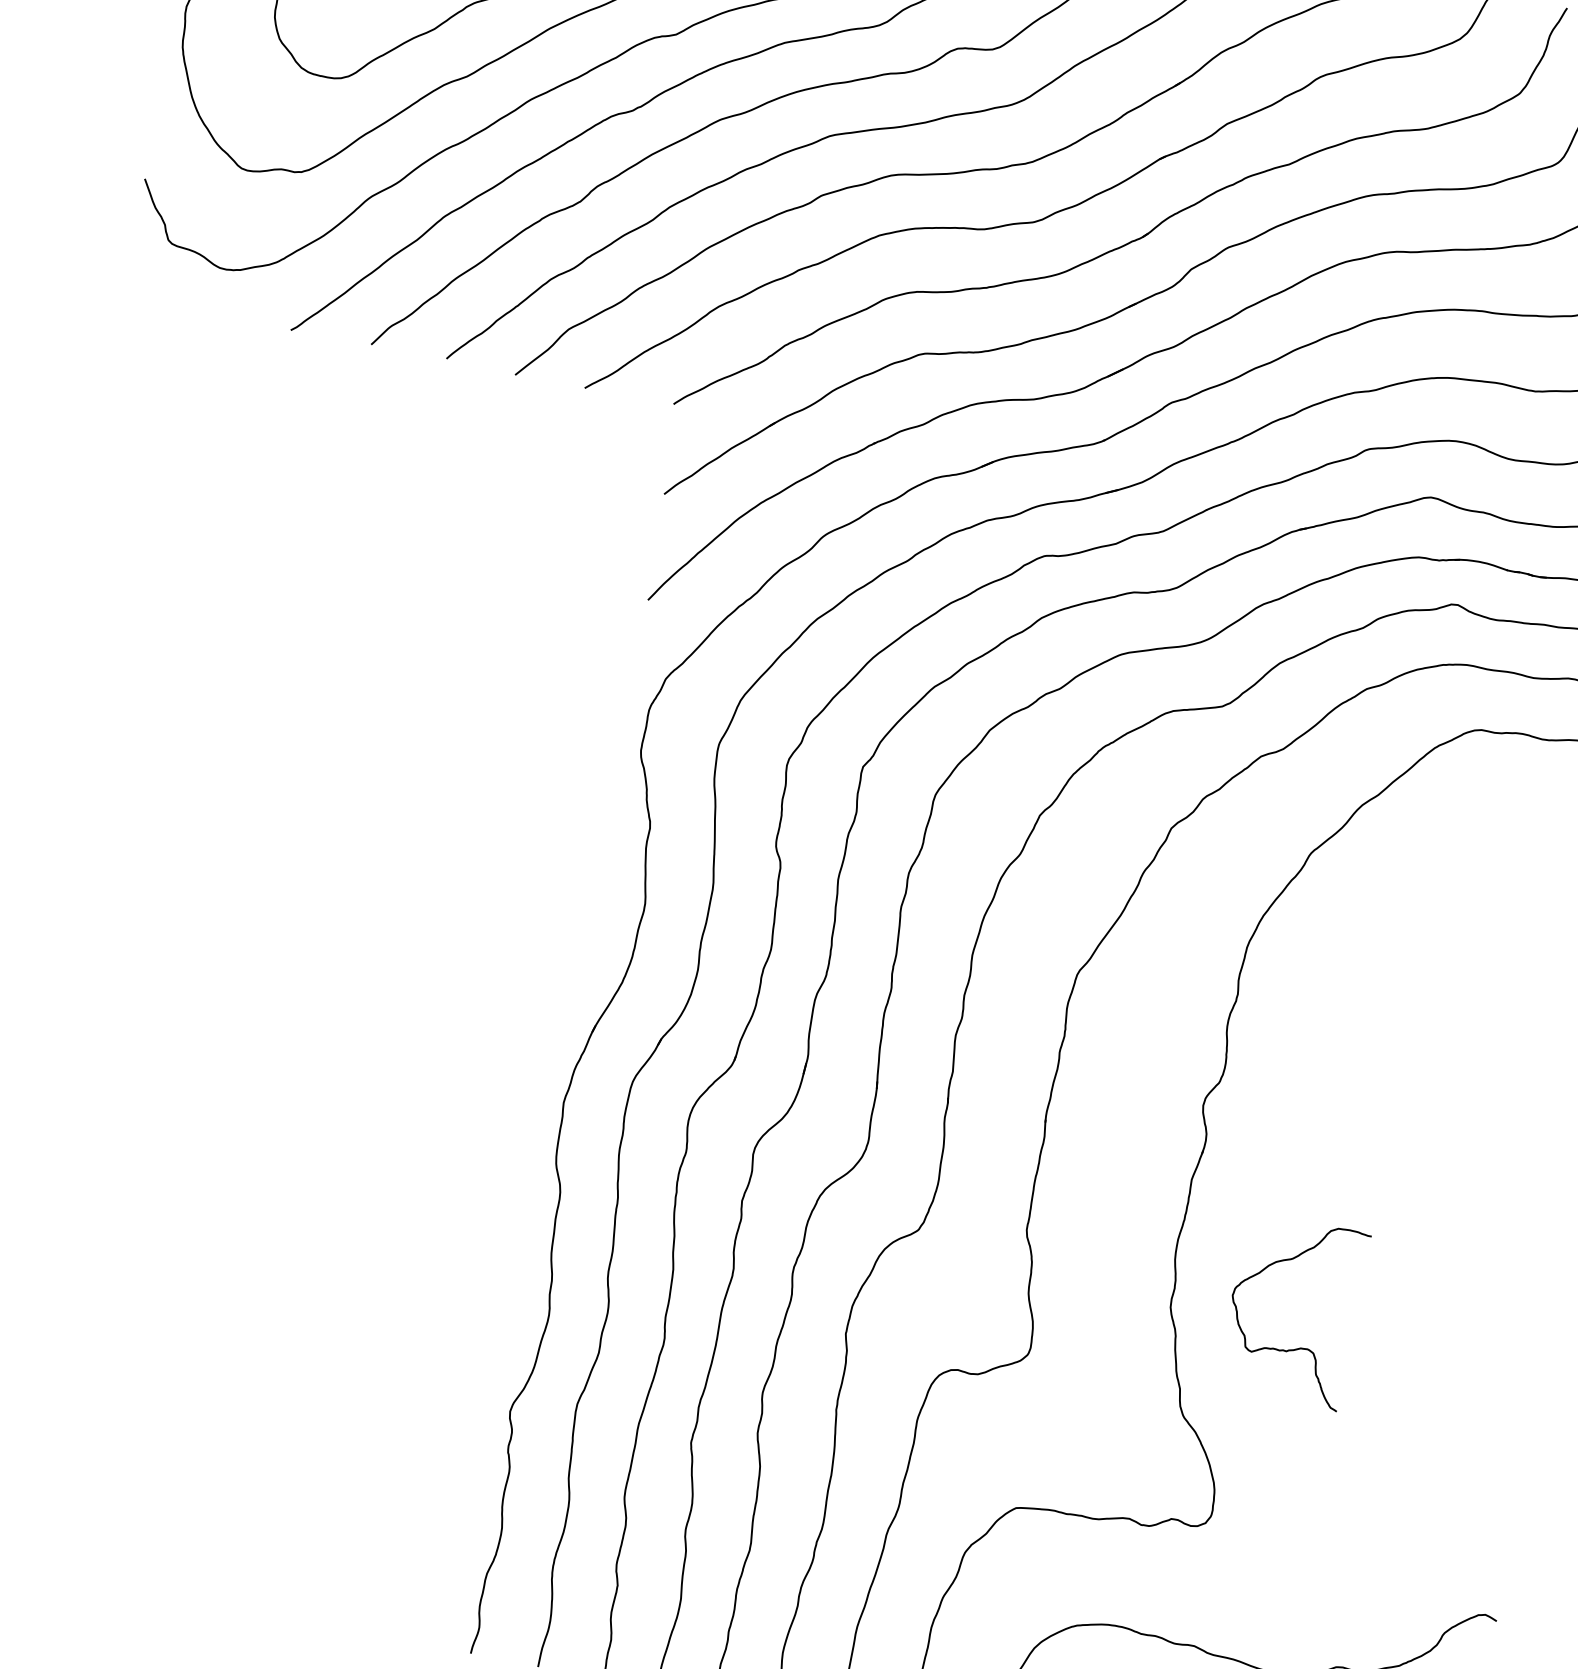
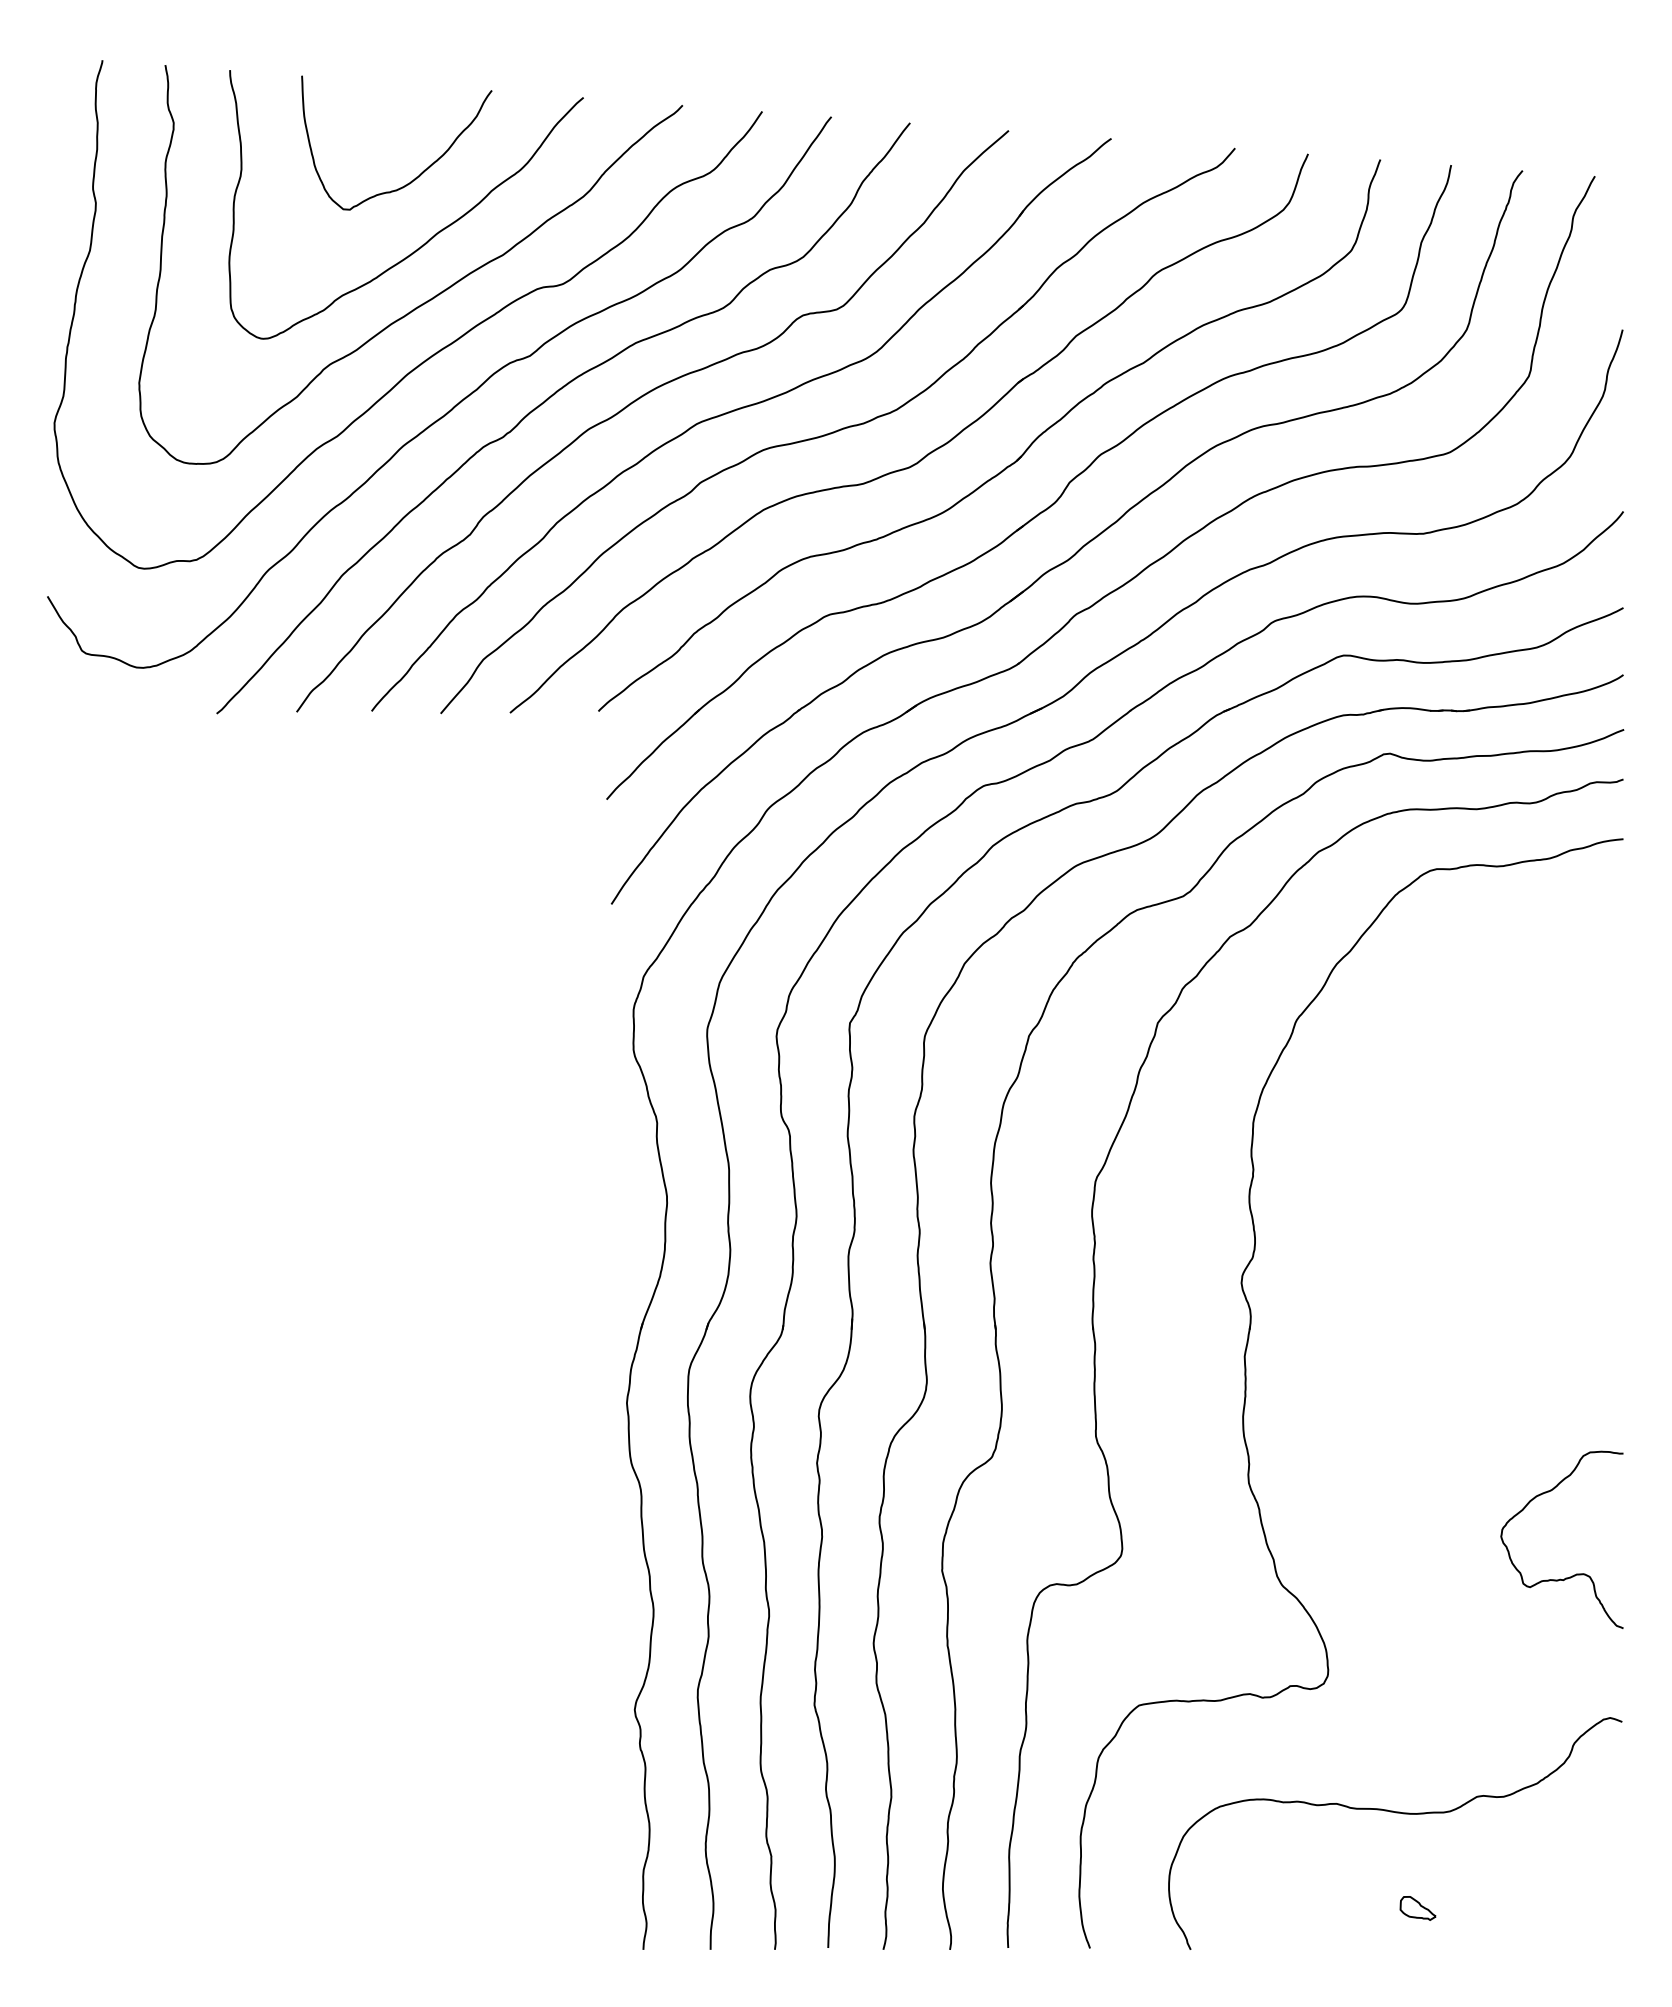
curve: (1300, 1347) -> (1576, 1573), moved

